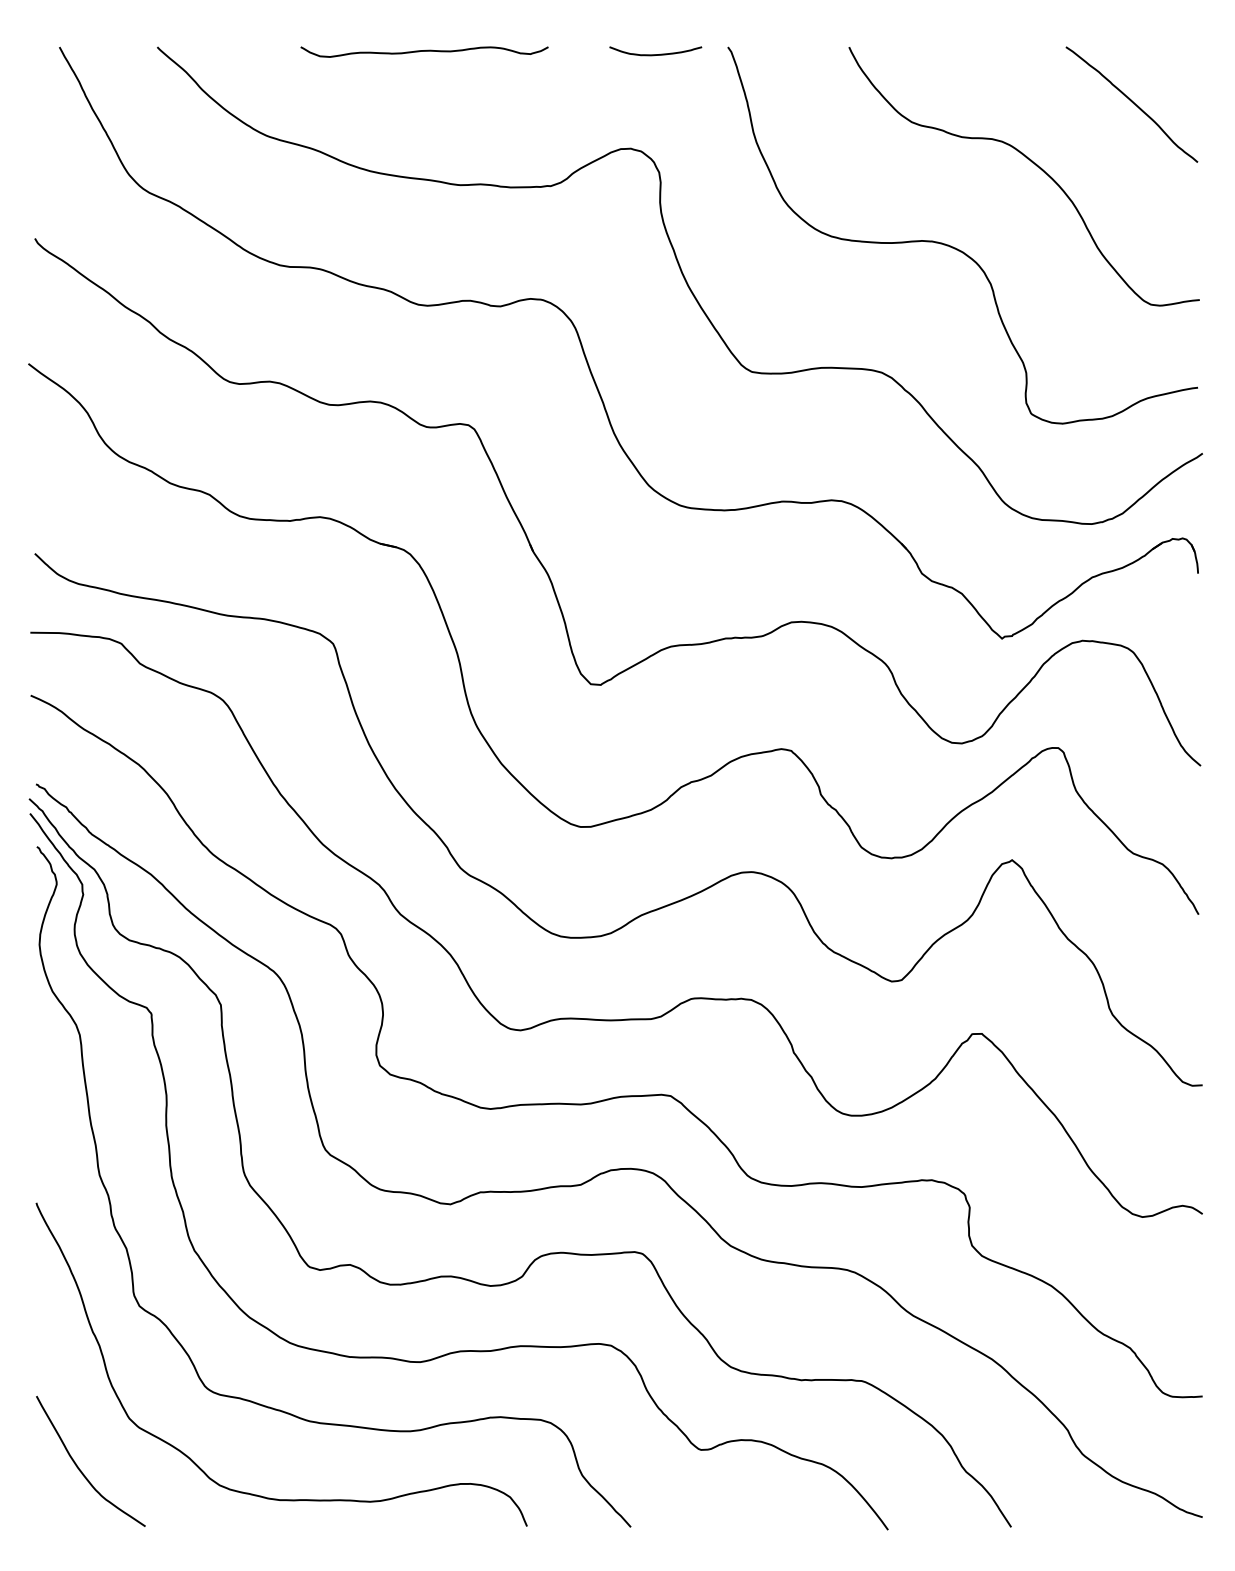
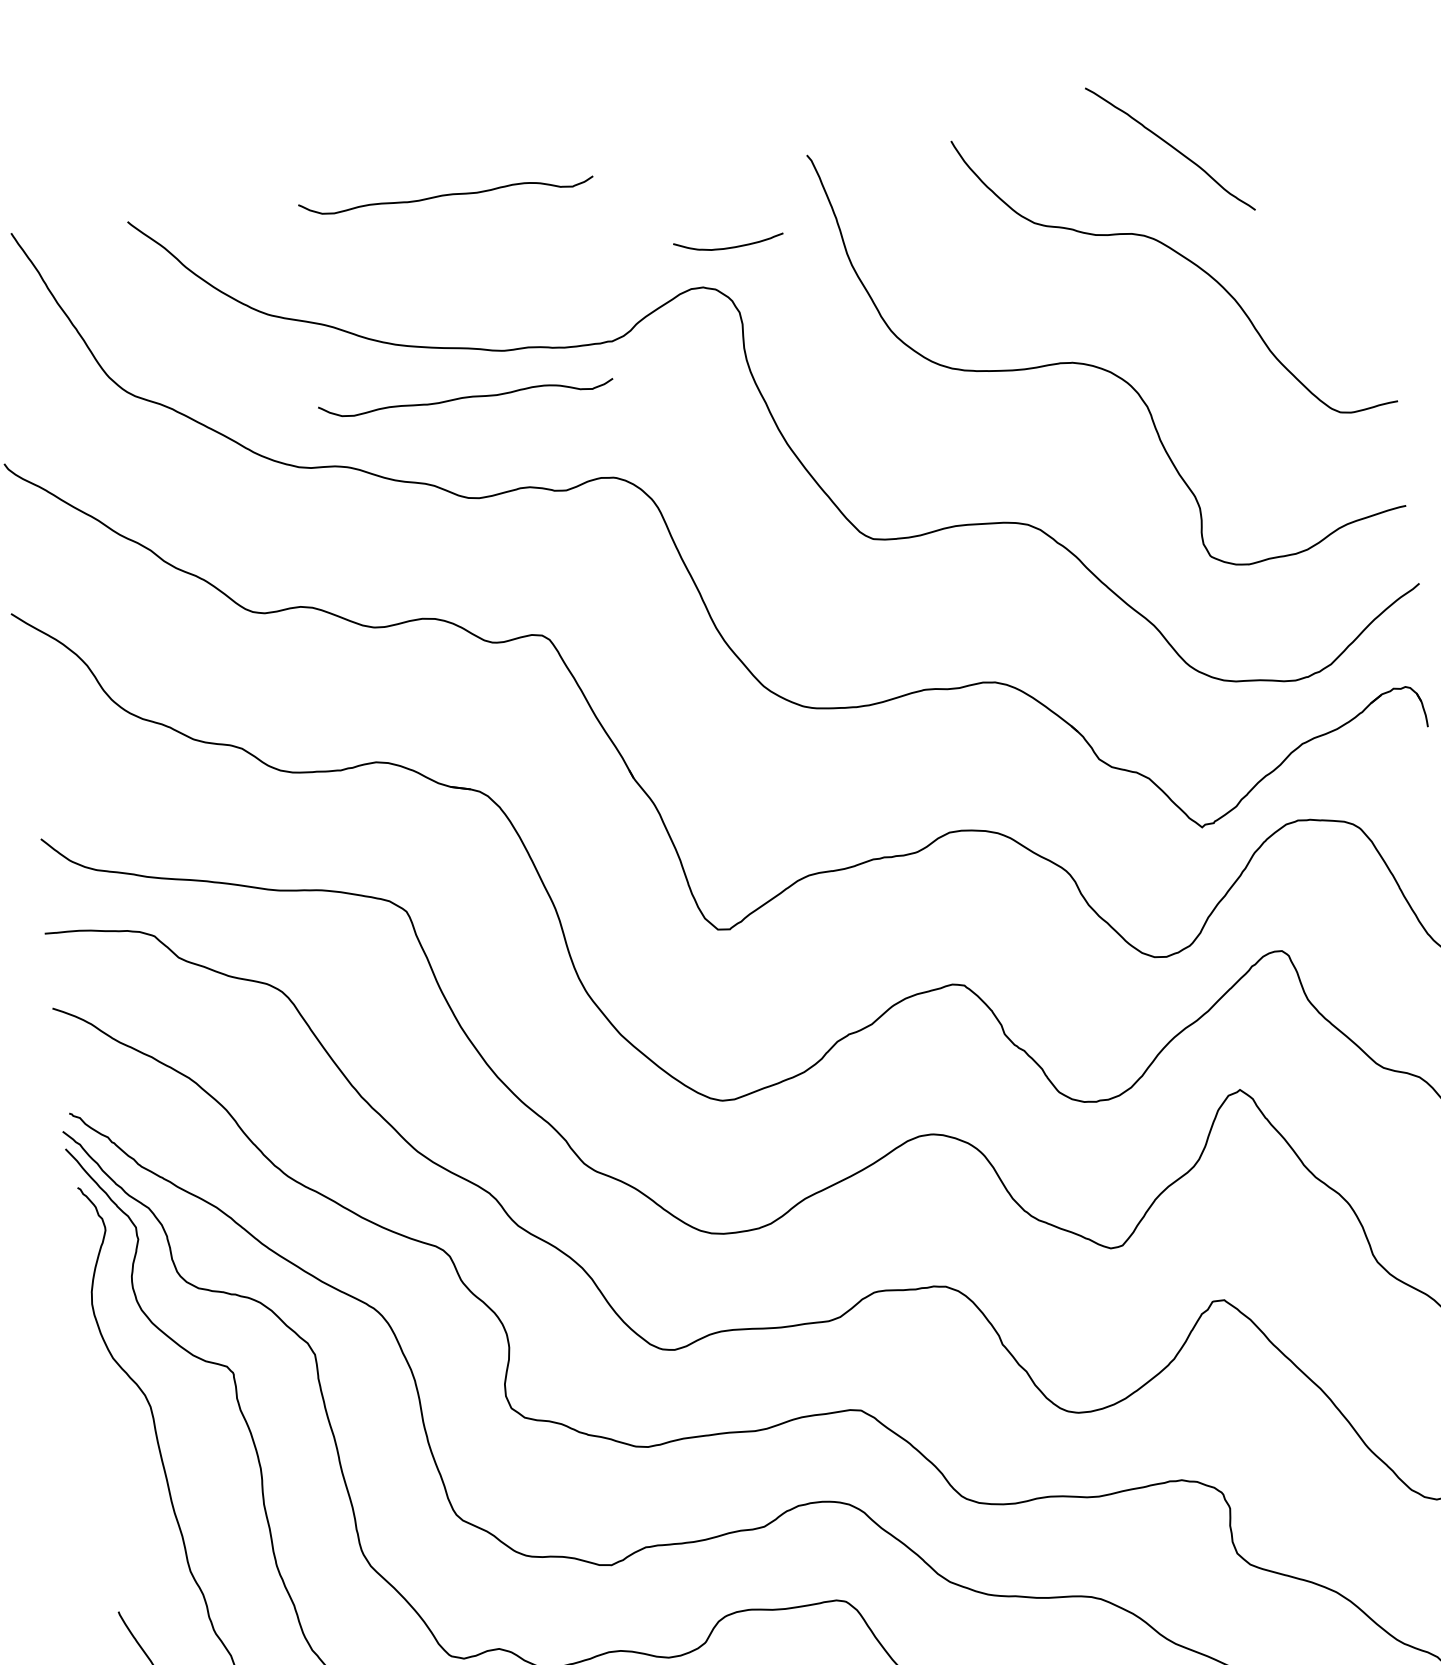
curve: (655, 54) -> (728, 247), moved
curve: (1132, 103) -> (1170, 147), moved
curve: (424, 221) -> (465, 398), added

